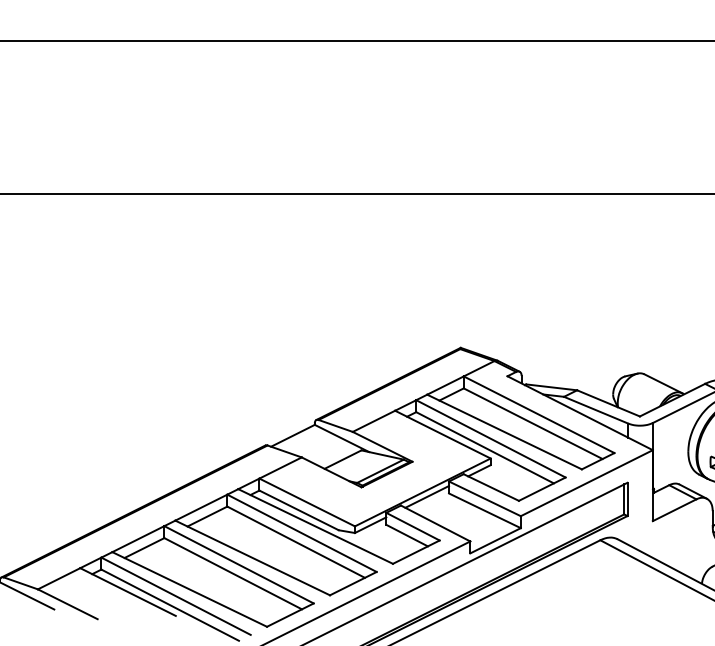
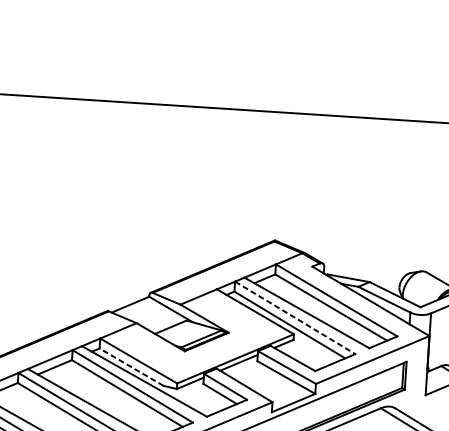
line: (491, 439) -> (295, 318), solid -> dashed
line: (298, 510) -> (131, 367), solid -> dashed

